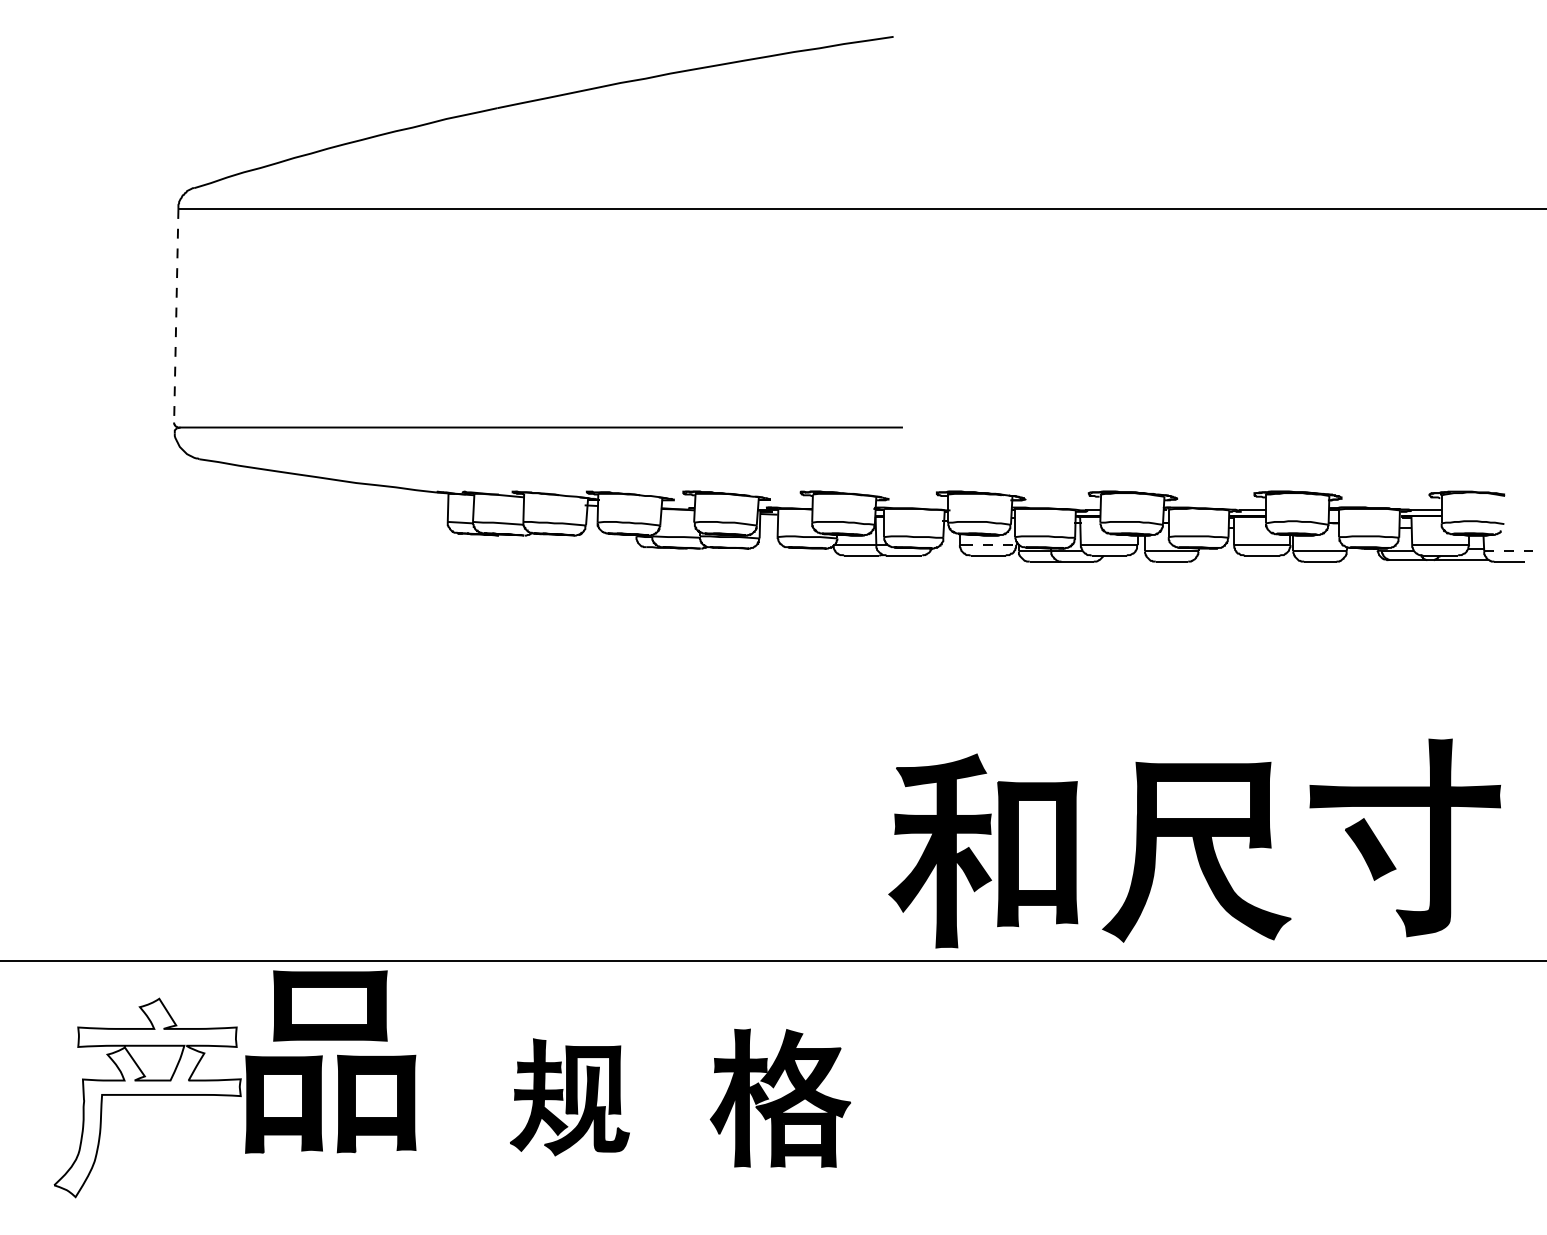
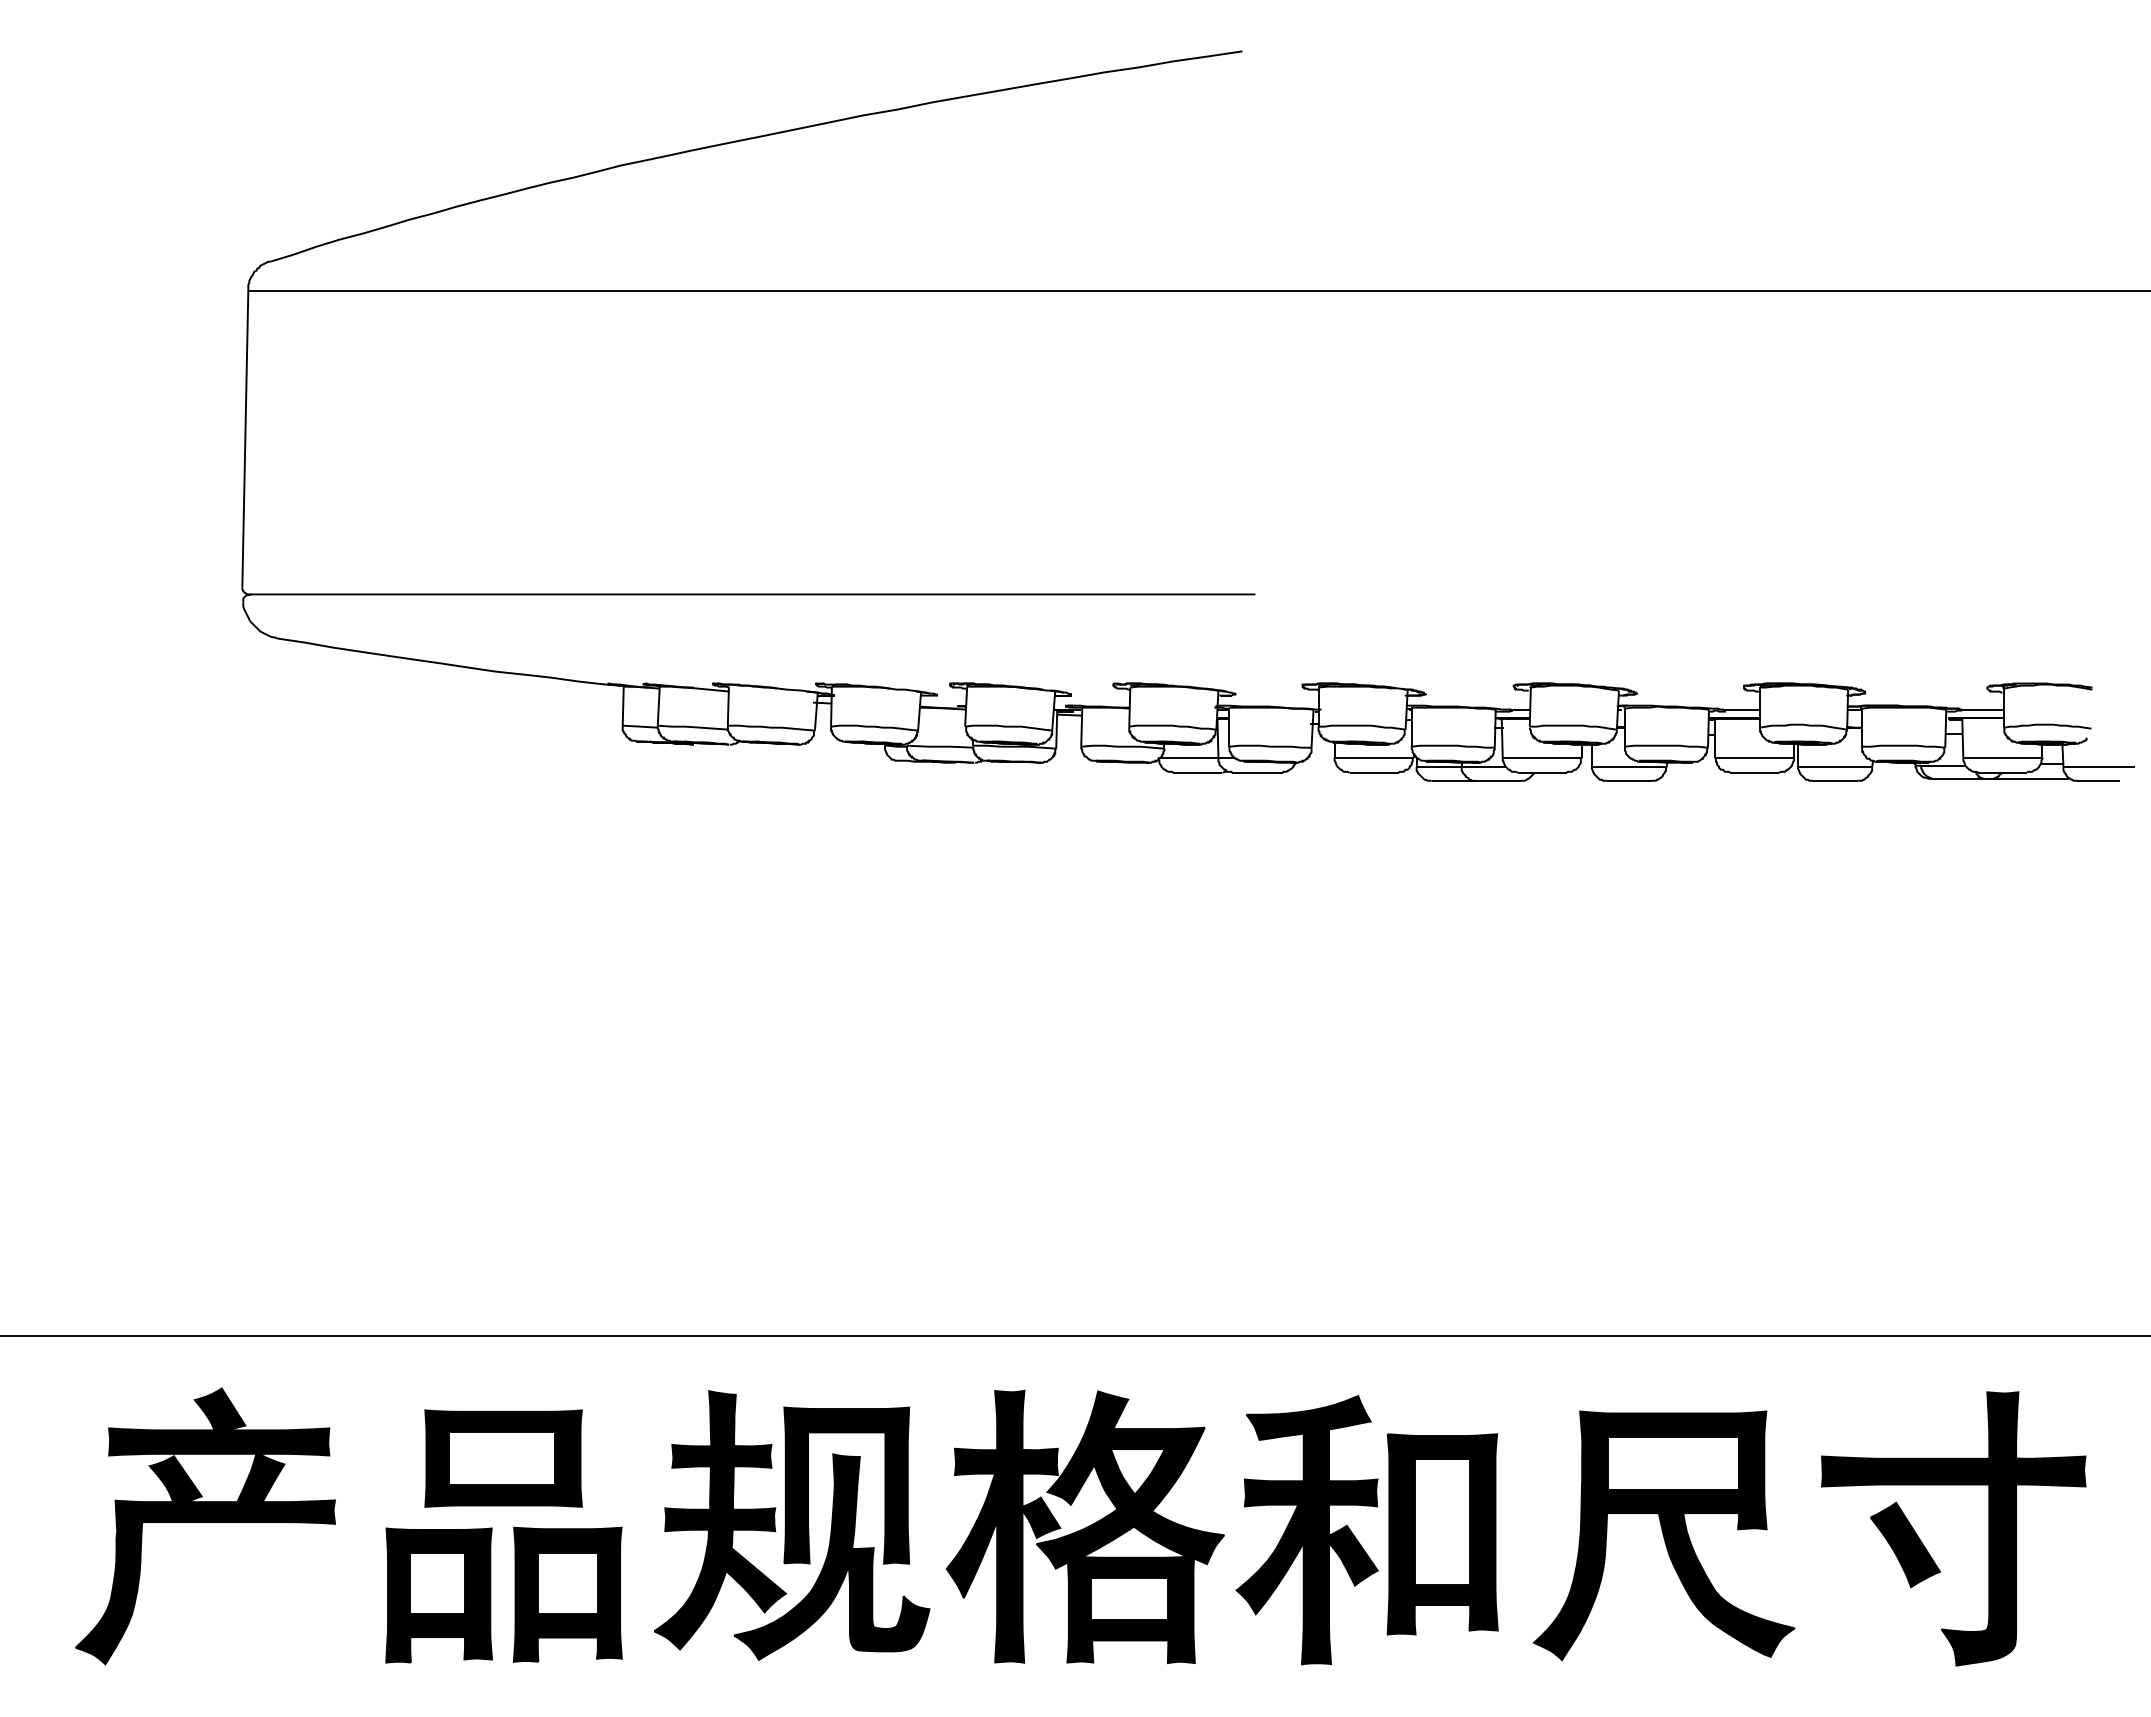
line: (176, 316) -> (245, 439), dashed -> solid
line: (990, 544) -> (1377, 757), dashed -> solid
line: (1509, 551) -> (2098, 766), dashed -> solid
part: (1383, 848) -> (1923, 1543), moved
part: (1196, 852) -> (1663, 1535), moved
part: (974, 855) -> (1355, 1536), moved
part: (337, 1062) -> (513, 1536), moved
part: (569, 1097) -> (792, 1525), size x1.67
fill: (147, 1098) -> (205, 1526), added
part: (780, 1098) -> (1085, 1526), size x1.43

